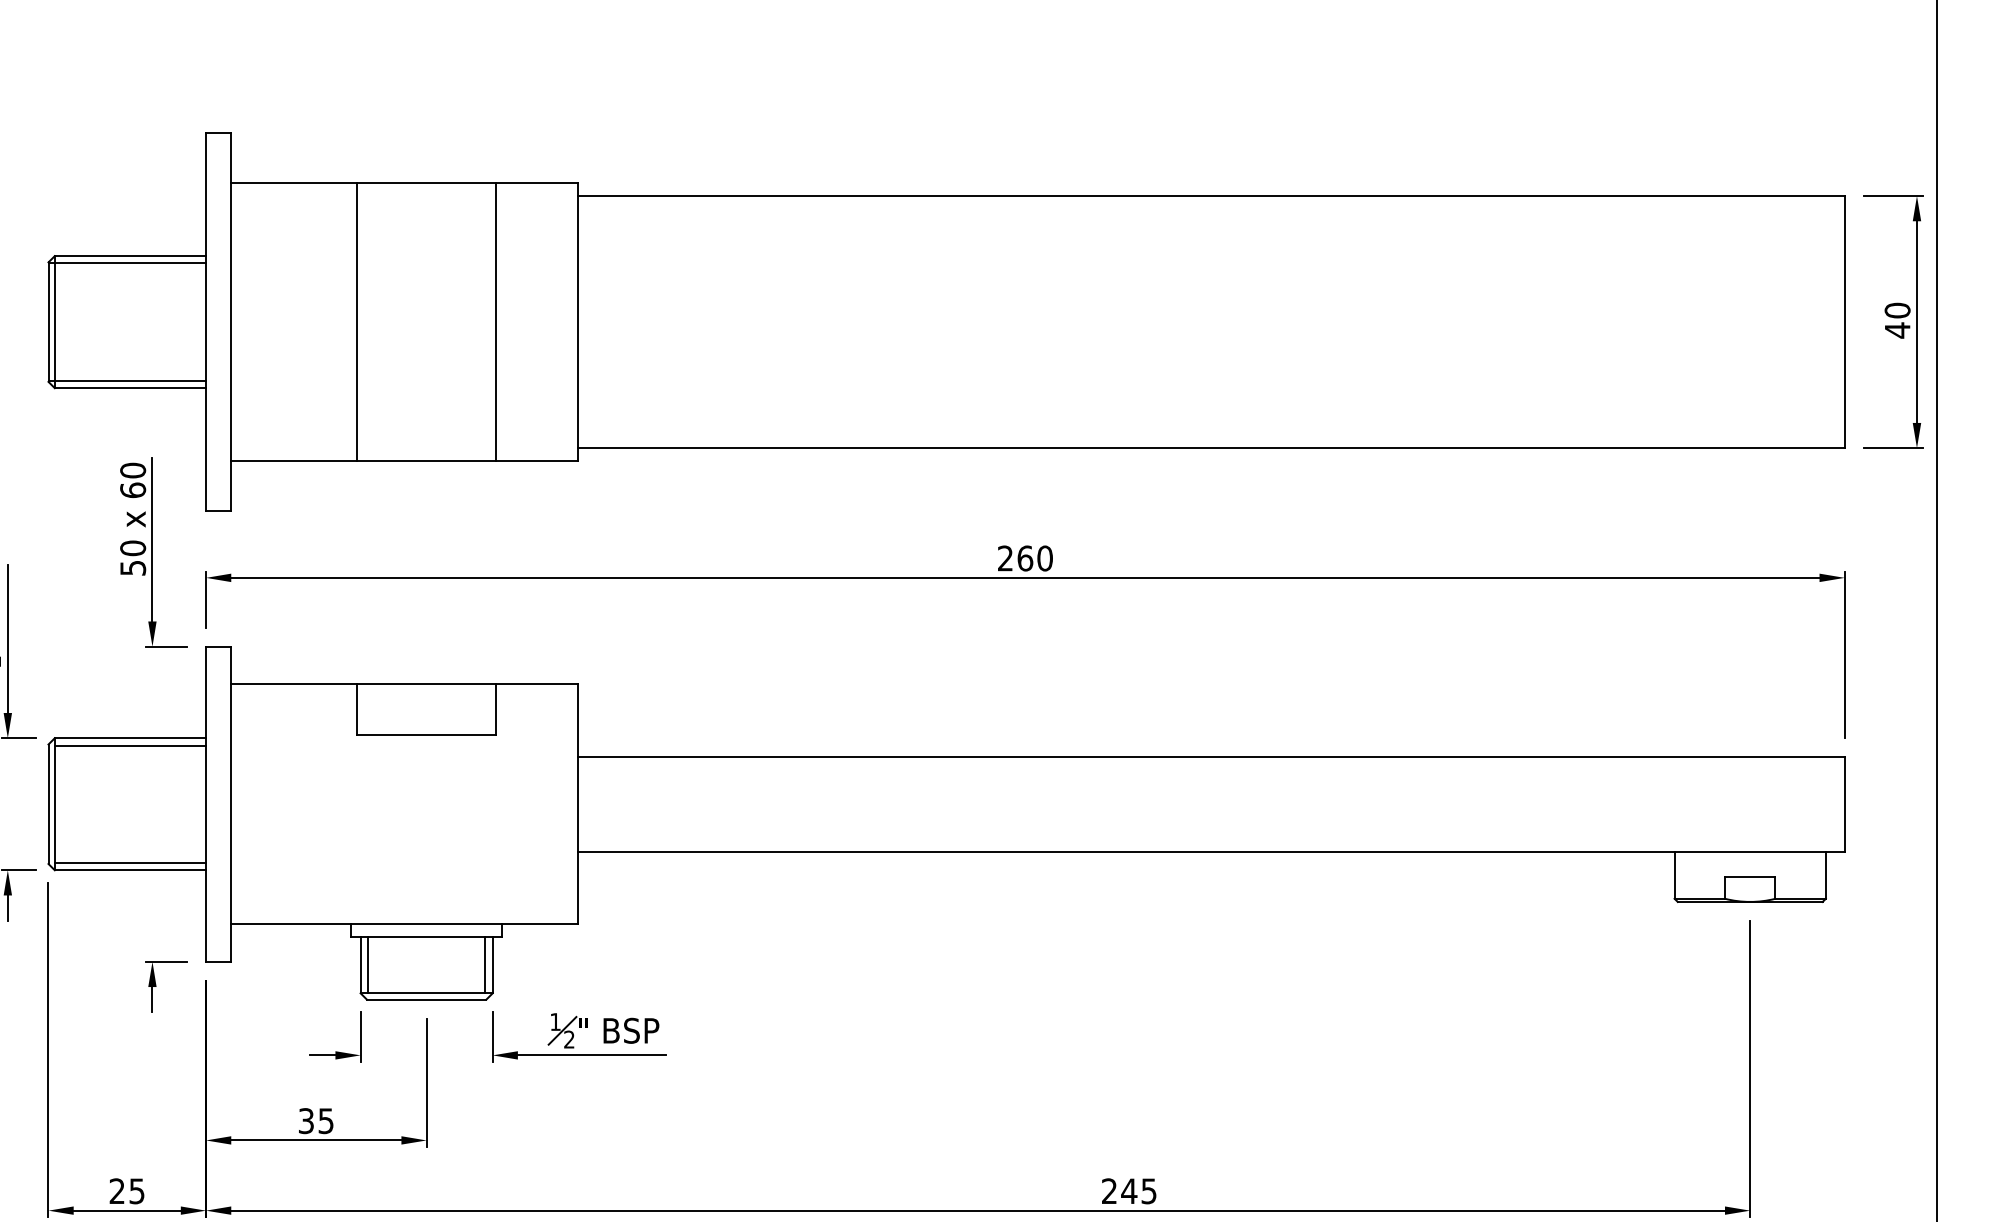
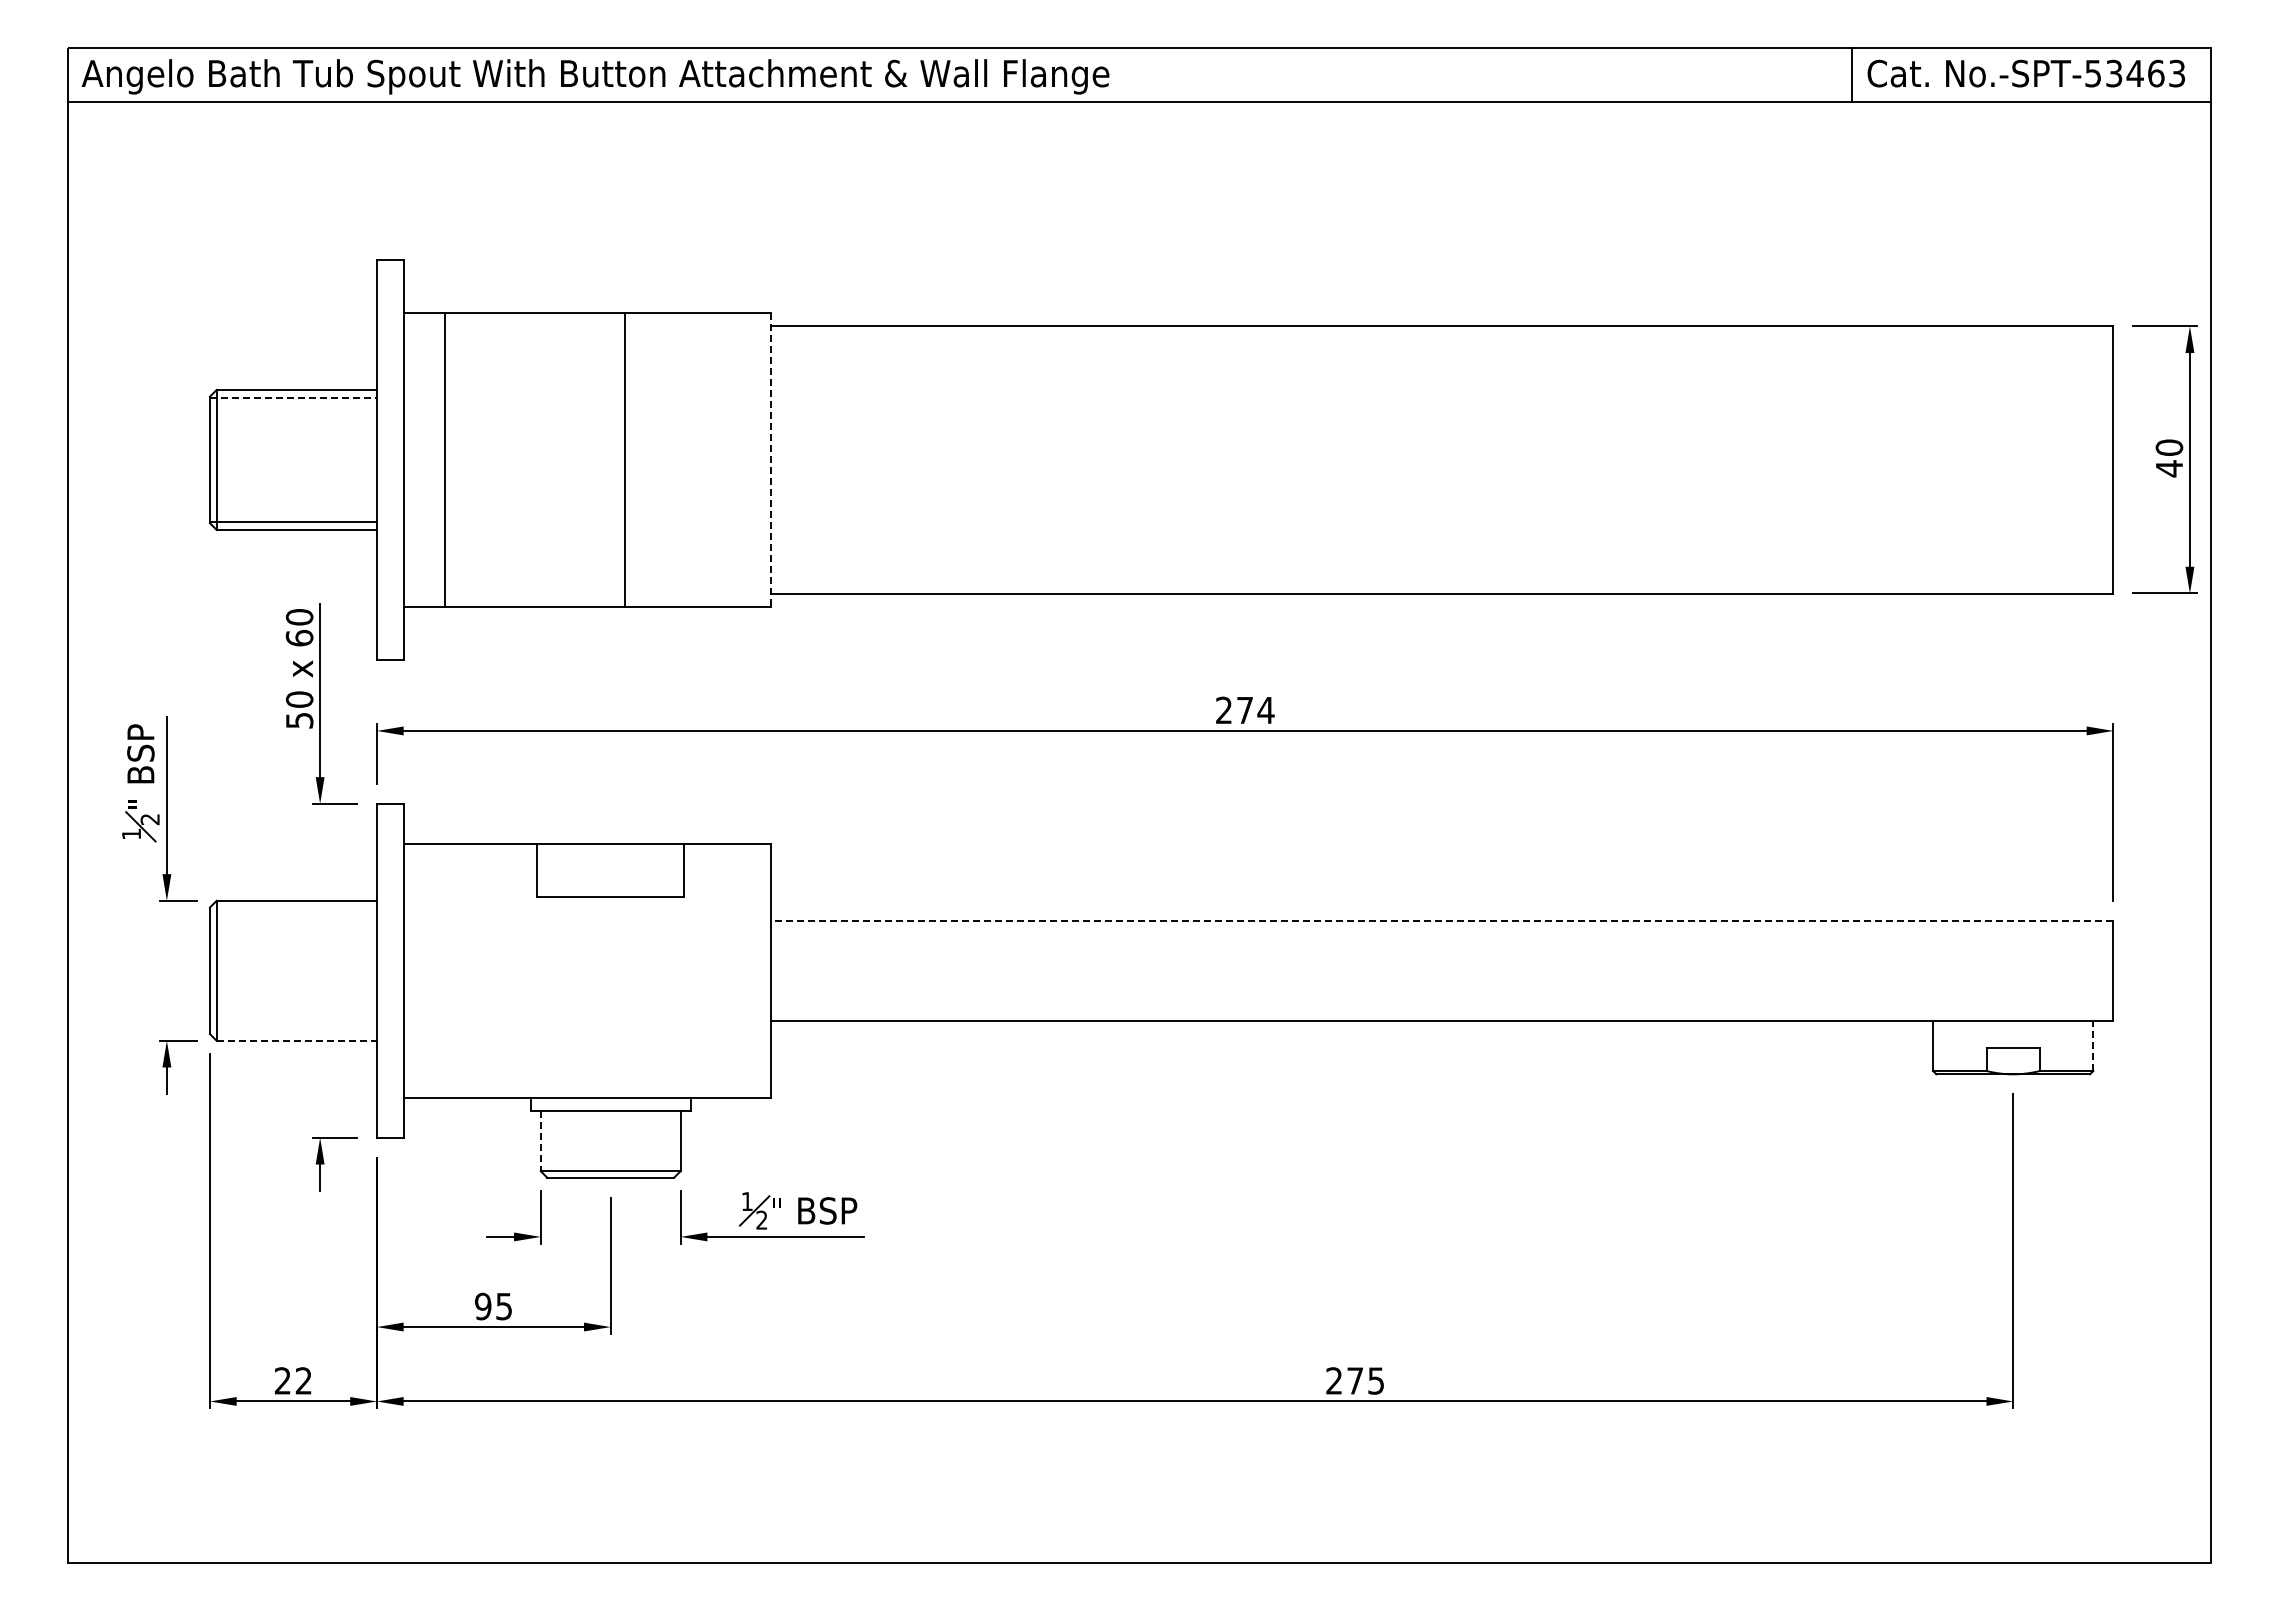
line: (127, 263) -> (293, 397), solid -> dashed
line: (357, 321) -> (445, 459), moved
line: (496, 321) -> (625, 459), moved
line: (578, 321) -> (771, 459), solid -> dashed
text: (1035, 558) -> (1255, 710), 260 -> 274
line: (130, 745) -> (296, 908), removed
line: (1210, 756) -> (1441, 920), solid -> dashed
line: (130, 863) -> (296, 1033), removed
line: (131, 870) -> (297, 1040), solid -> dashed
line: (1825, 874) -> (2093, 1045), solid -> dashed
line: (360, 965) -> (540, 1141), solid -> dashed
line: (367, 965) -> (548, 1141), removed
line: (484, 965) -> (672, 1141), removed
text: (306, 1121) -> (483, 1306), 35 -> 95
text: (136, 1190) -> (303, 1380), 25 -> 22
text: (1128, 1190) -> (1354, 1380), 245 -> 275

